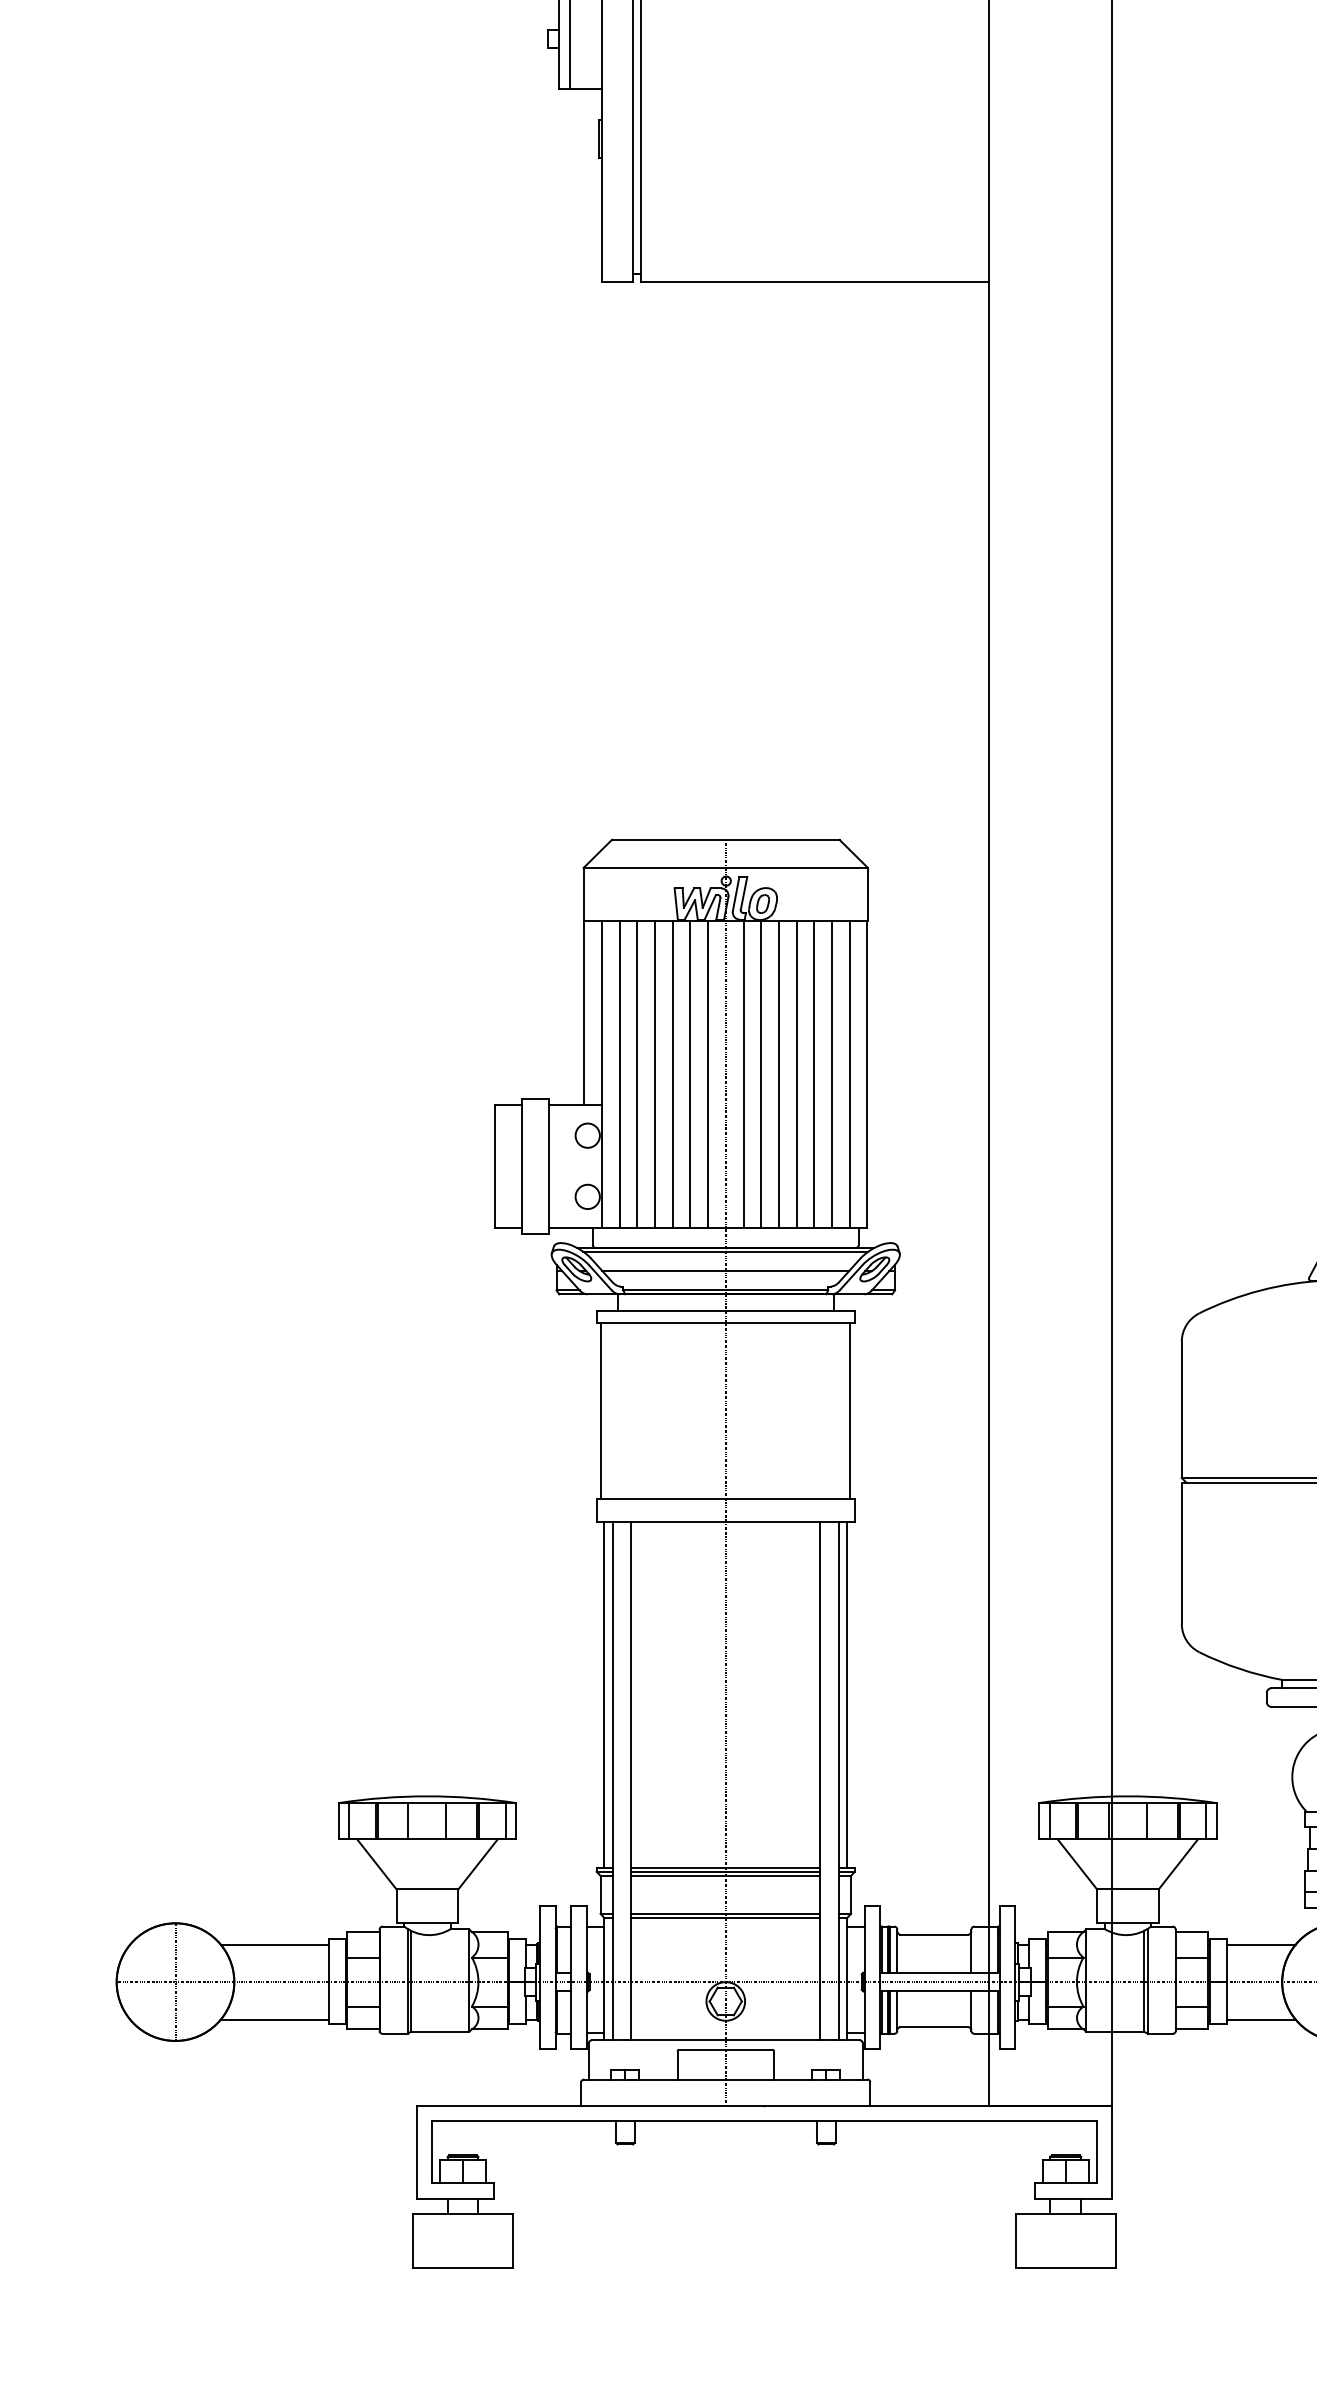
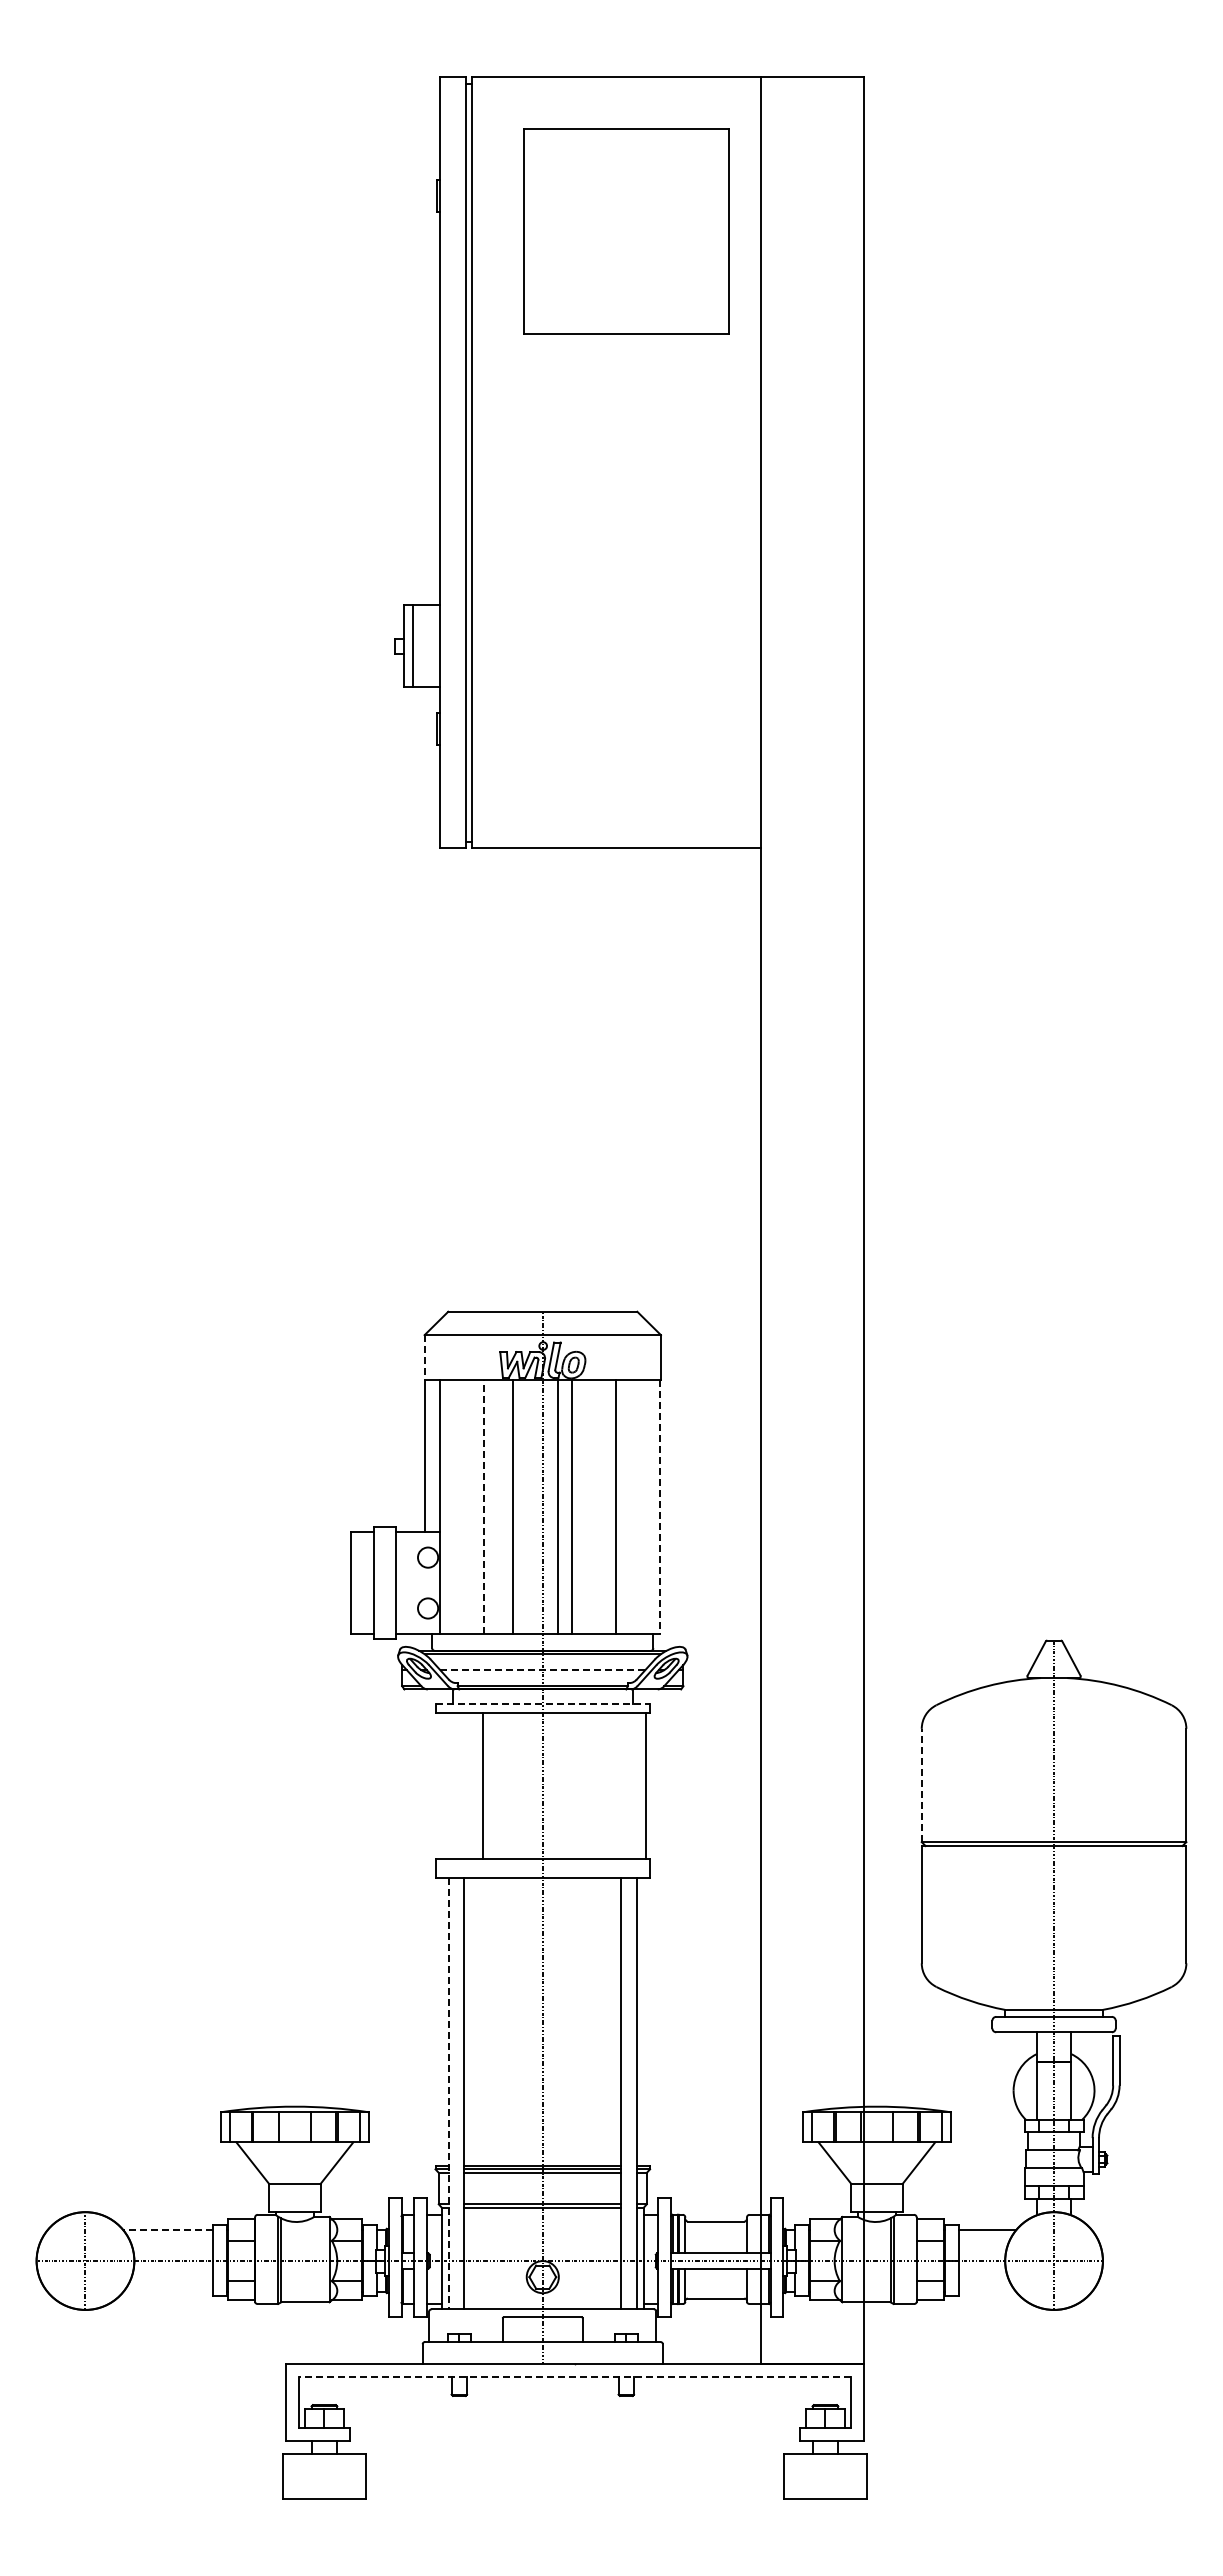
line: (583, 894) -> (424, 1357), solid -> dashed
line: (619, 1074) -> (454, 1506), removed
line: (637, 1074) -> (469, 1506), removed
line: (654, 1074) -> (483, 1506), solid -> dashed
line: (672, 1074) -> (498, 1506), removed
line: (708, 1074) -> (528, 1506), removed
line: (778, 1074) -> (586, 1506), removed
line: (796, 1074) -> (601, 1506), removed
line: (832, 1074) -> (631, 1506), removed
line: (849, 1074) -> (645, 1506), removed
line: (867, 1075) -> (660, 1507), solid -> dashed
line: (725, 1271) -> (542, 1670), solid -> dashed
line: (726, 1311) -> (543, 1703), solid -> dashed
line: (601, 1409) -> (483, 1785), moved
line: (1181, 1409) -> (921, 1785), solid -> dashed
line: (603, 1693) -> (441, 2021), removed
line: (846, 1693) -> (643, 2021), removed
line: (612, 1780) -> (448, 2093), solid -> dashed
line: (274, 1944) -> (167, 2229), solid -> dashed
line: (274, 2019) -> (167, 2292), removed
line: (1260, 2019) -> (987, 2292), removed
line: (763, 2121) -> (574, 2376), solid -> dashed

